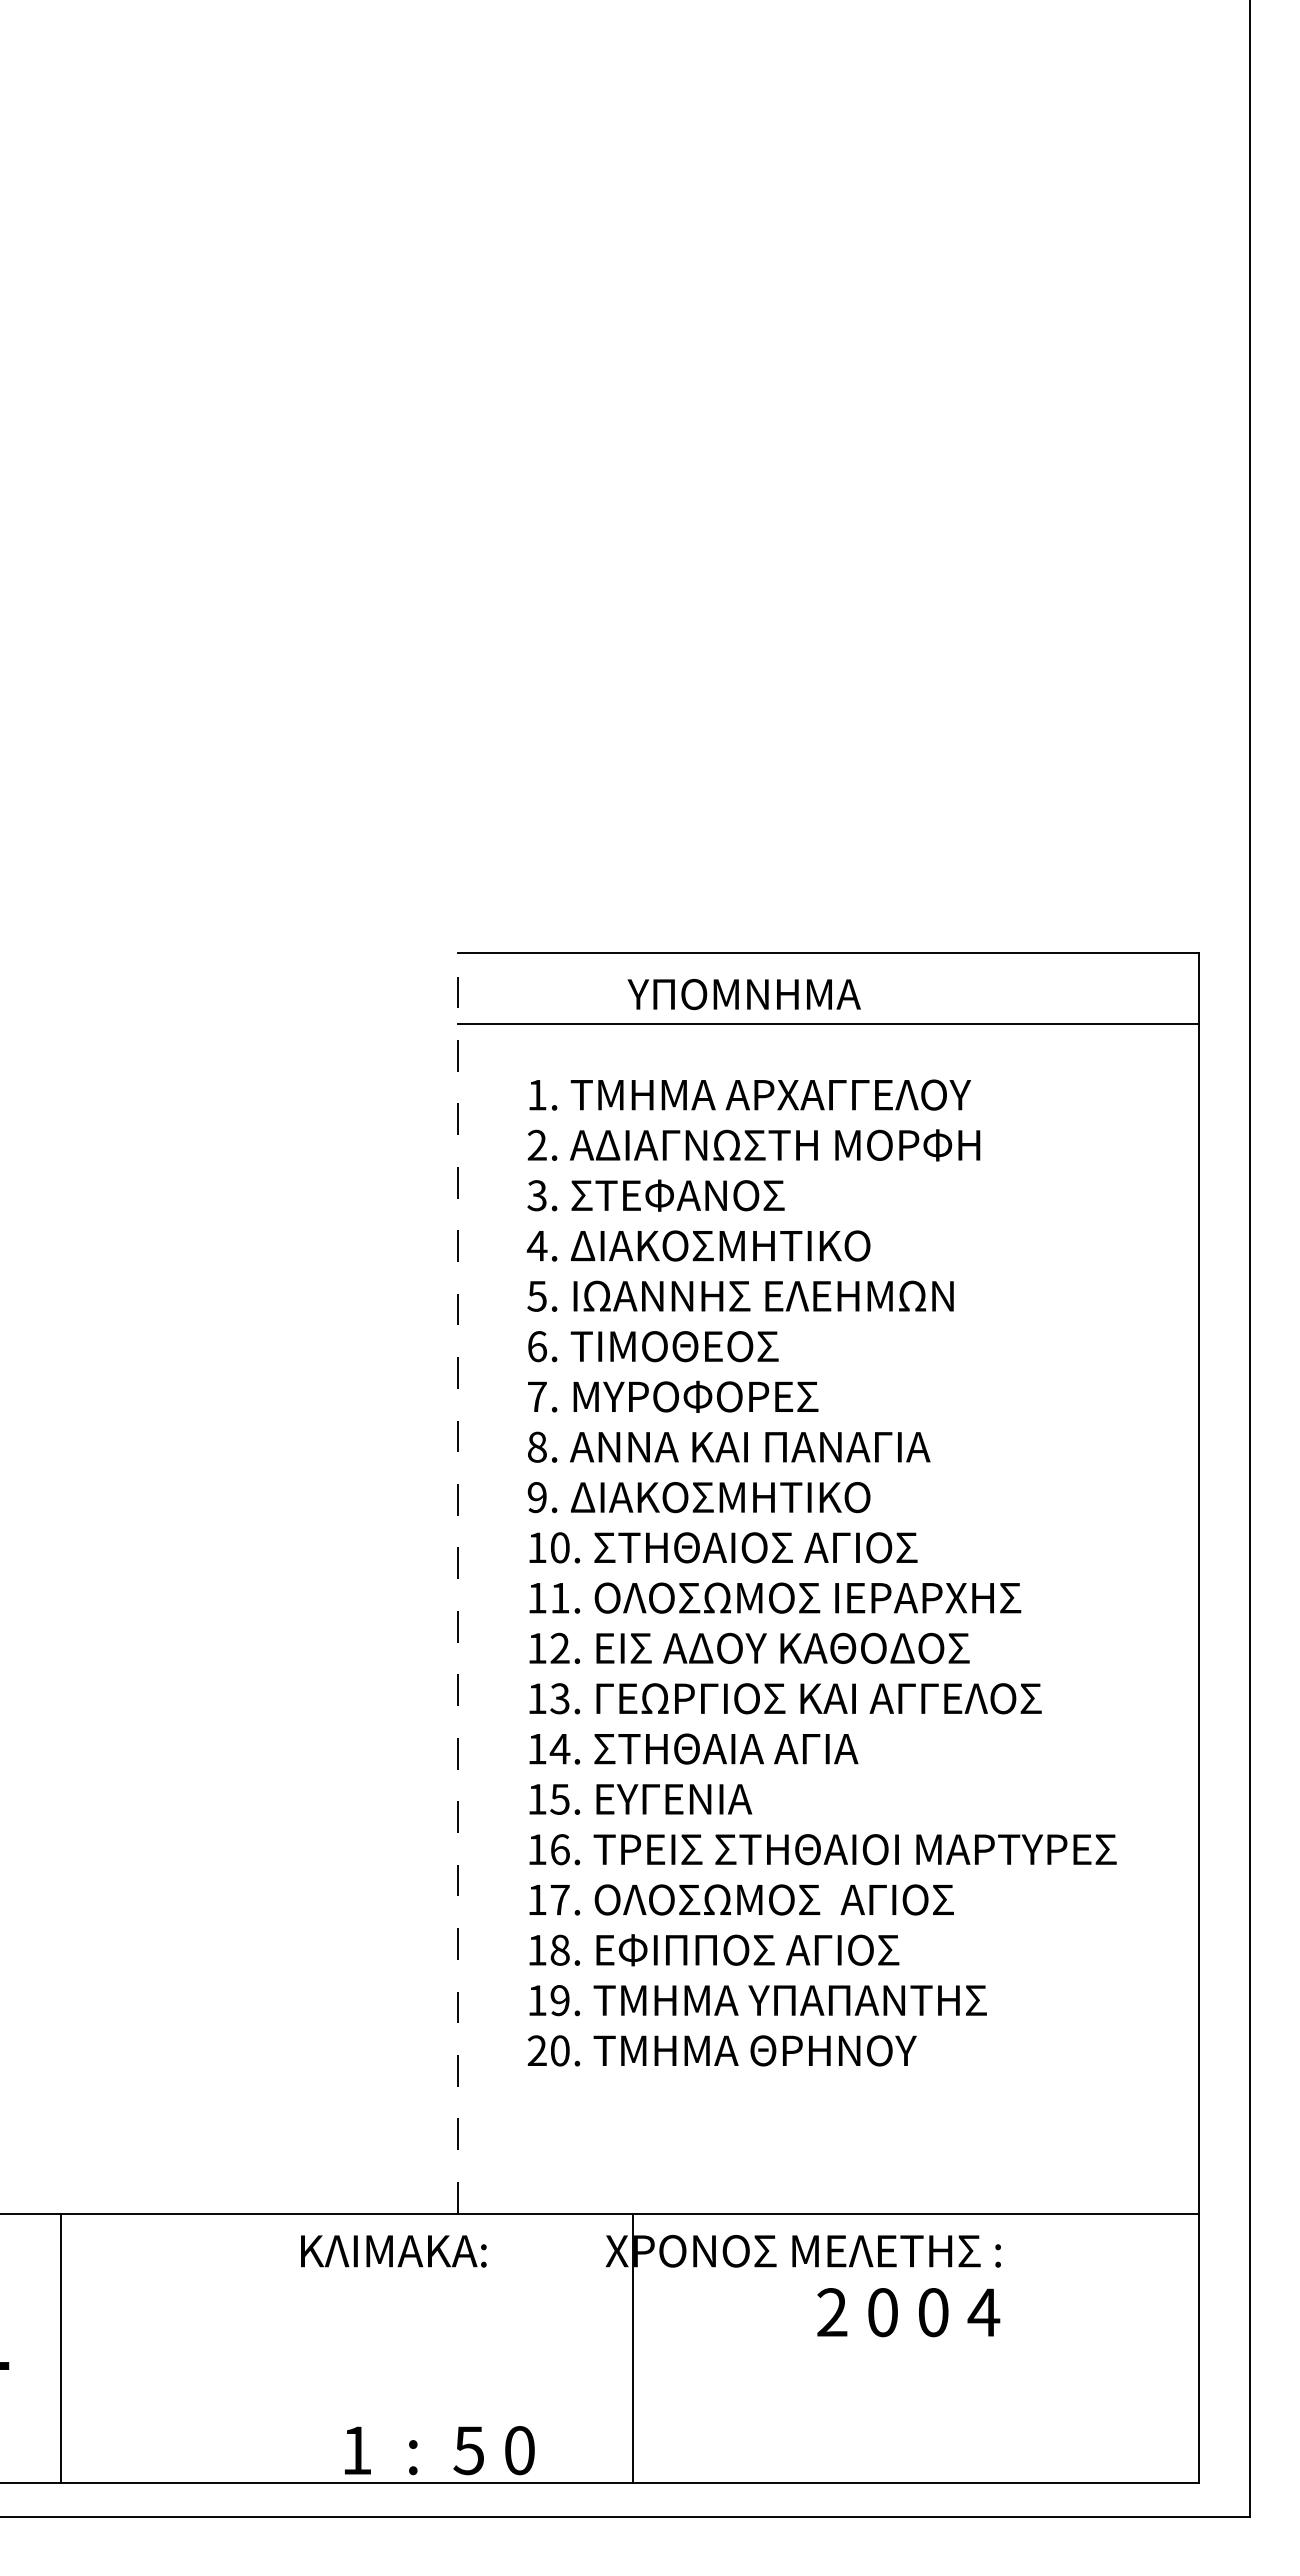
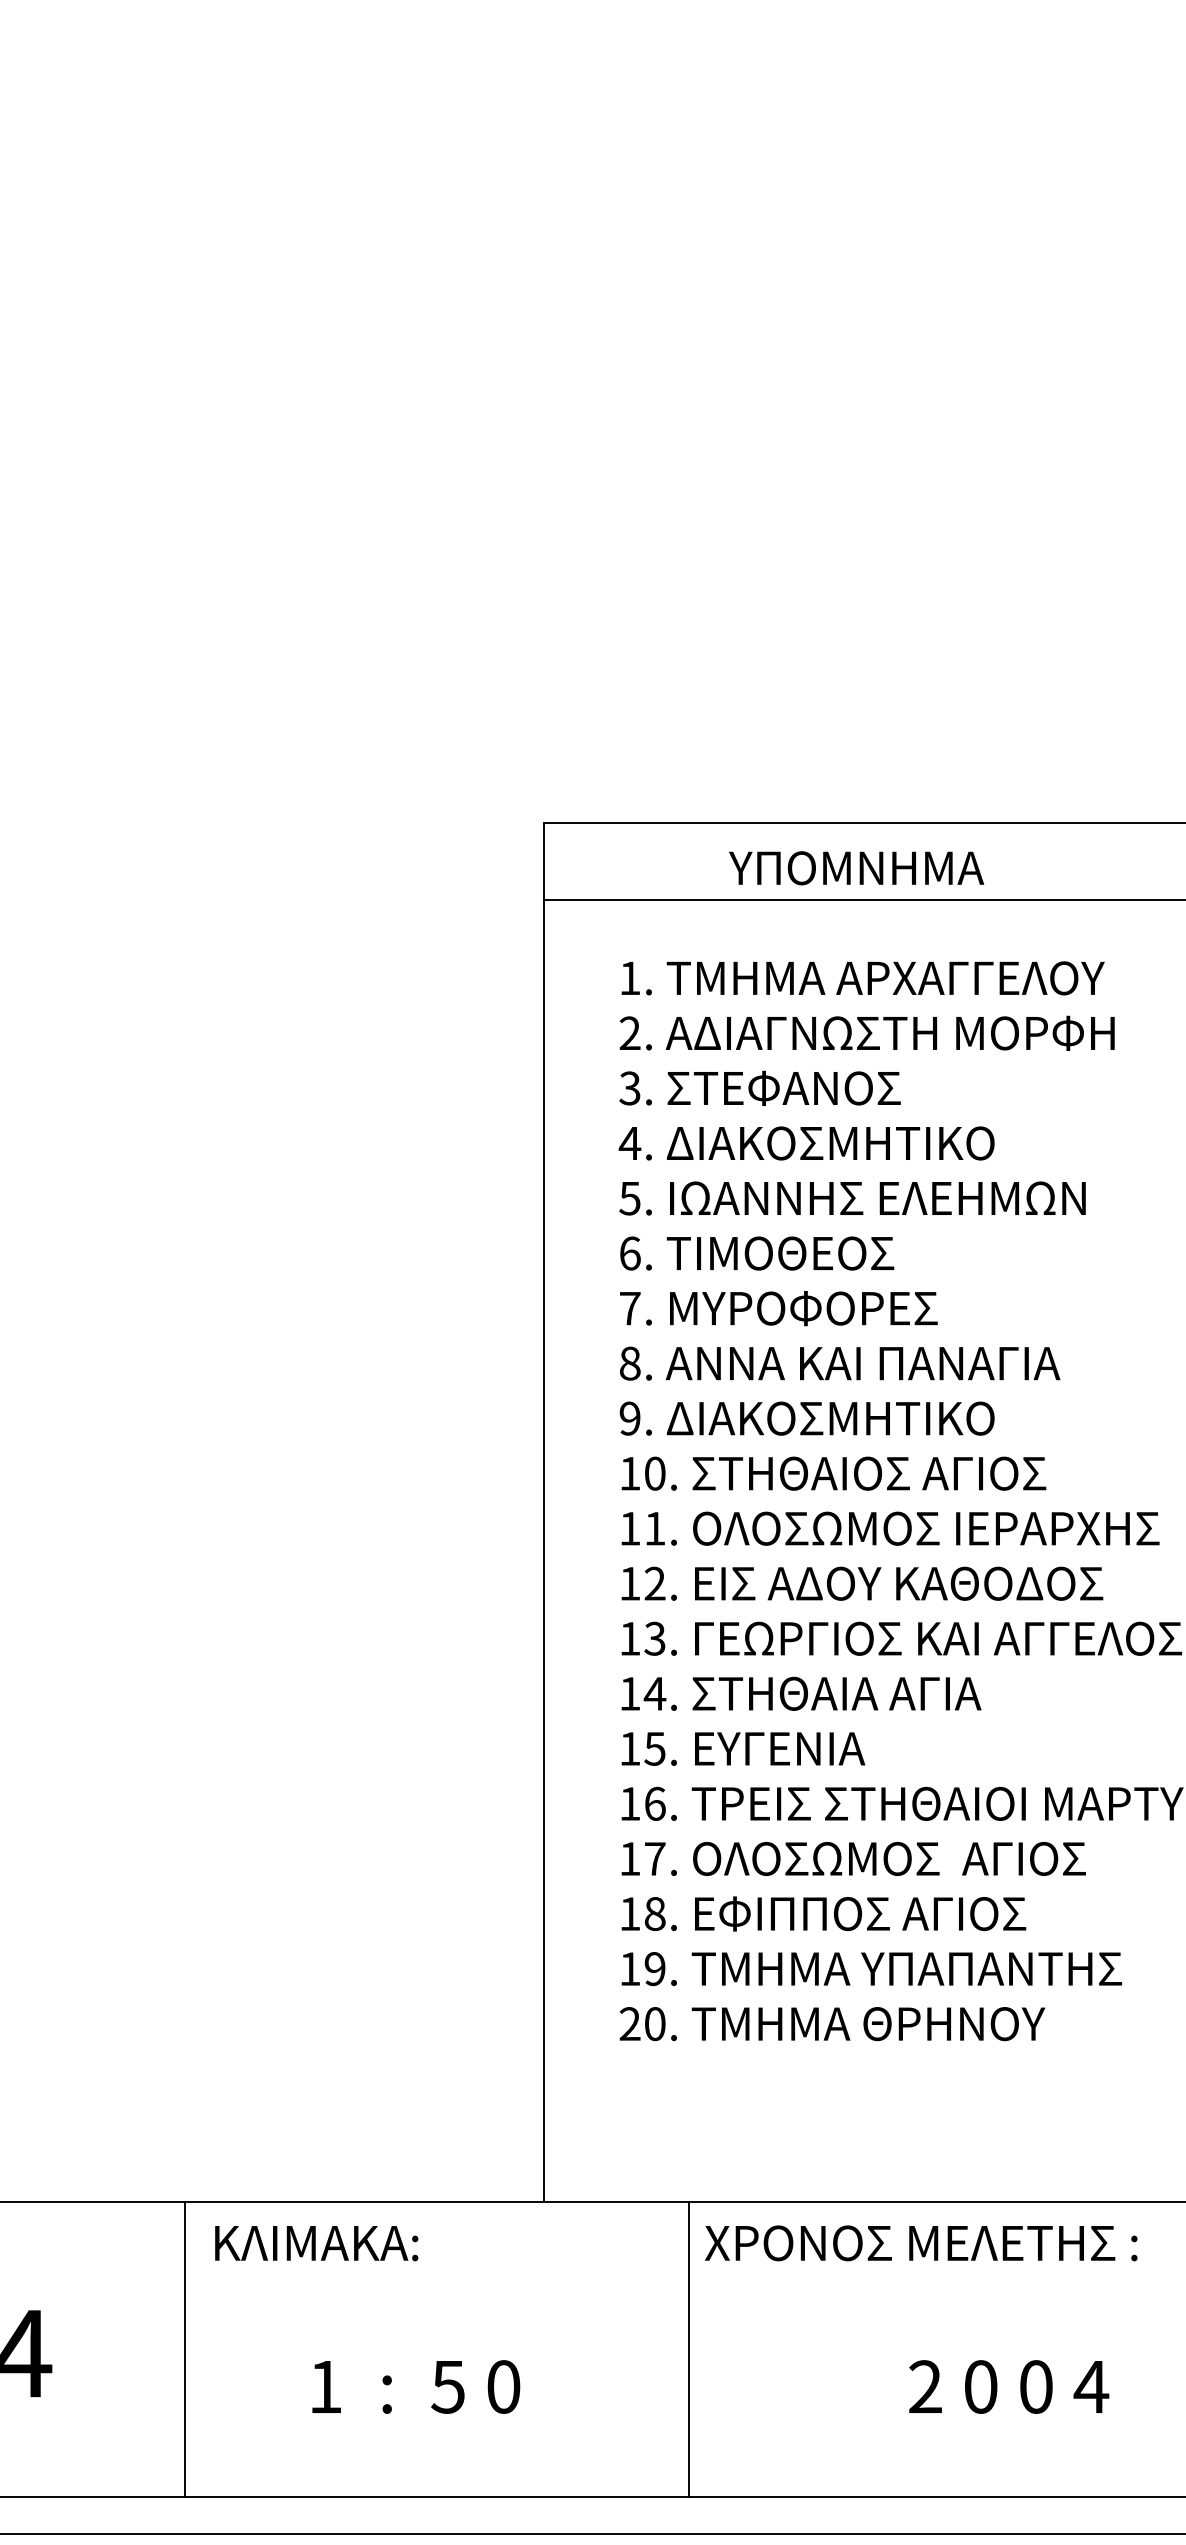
line: (458, 1582) -> (543, 1511), dashed -> solid
text: (393, 2251) -> (316, 2243), moved
text: (908, 2312) -> (1008, 2386), moved
line: (60, 2348) -> (185, 2349), moved
line: (632, 2348) -> (688, 2349), moved
text: (439, 2450) -> (415, 2386), moved

